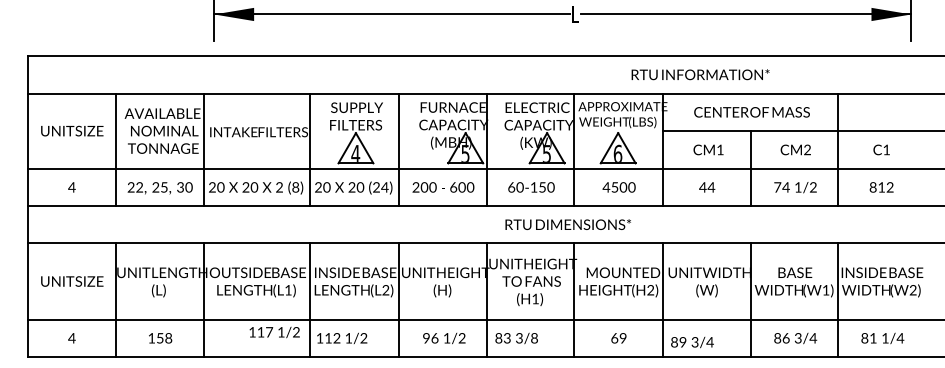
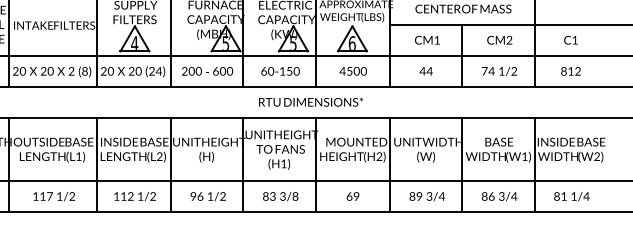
text: (274, 332) -> (54, 196), moved
text: (342, 337) -> (135, 195), moved
text: (516, 338) -> (280, 196), moved
text: (692, 342) -> (427, 196), moved

